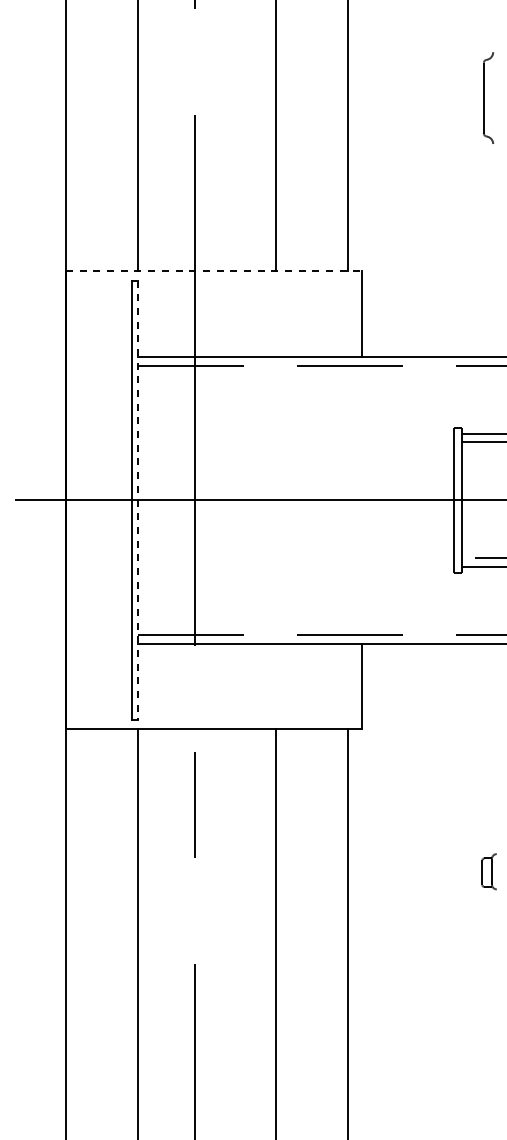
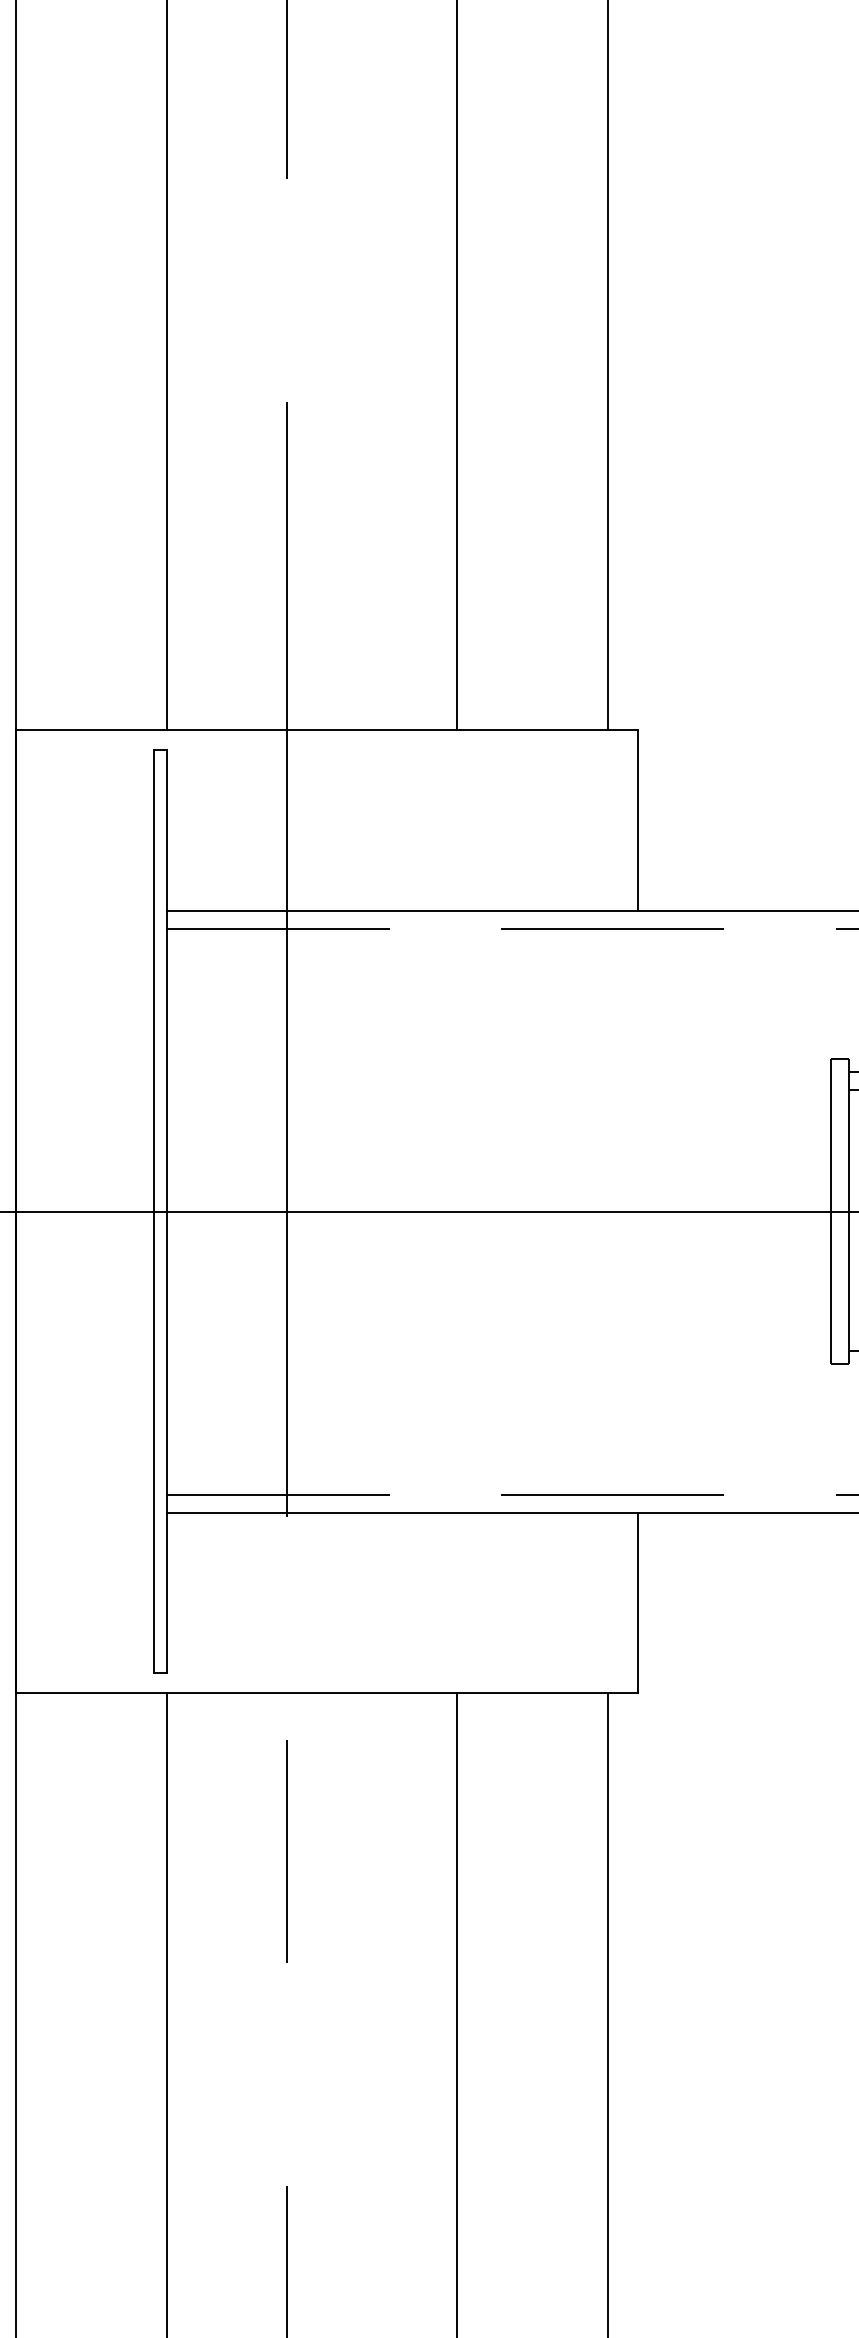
line: (214, 271) -> (327, 730), dashed -> solid
line: (137, 500) -> (166, 1212), dashed -> solid

